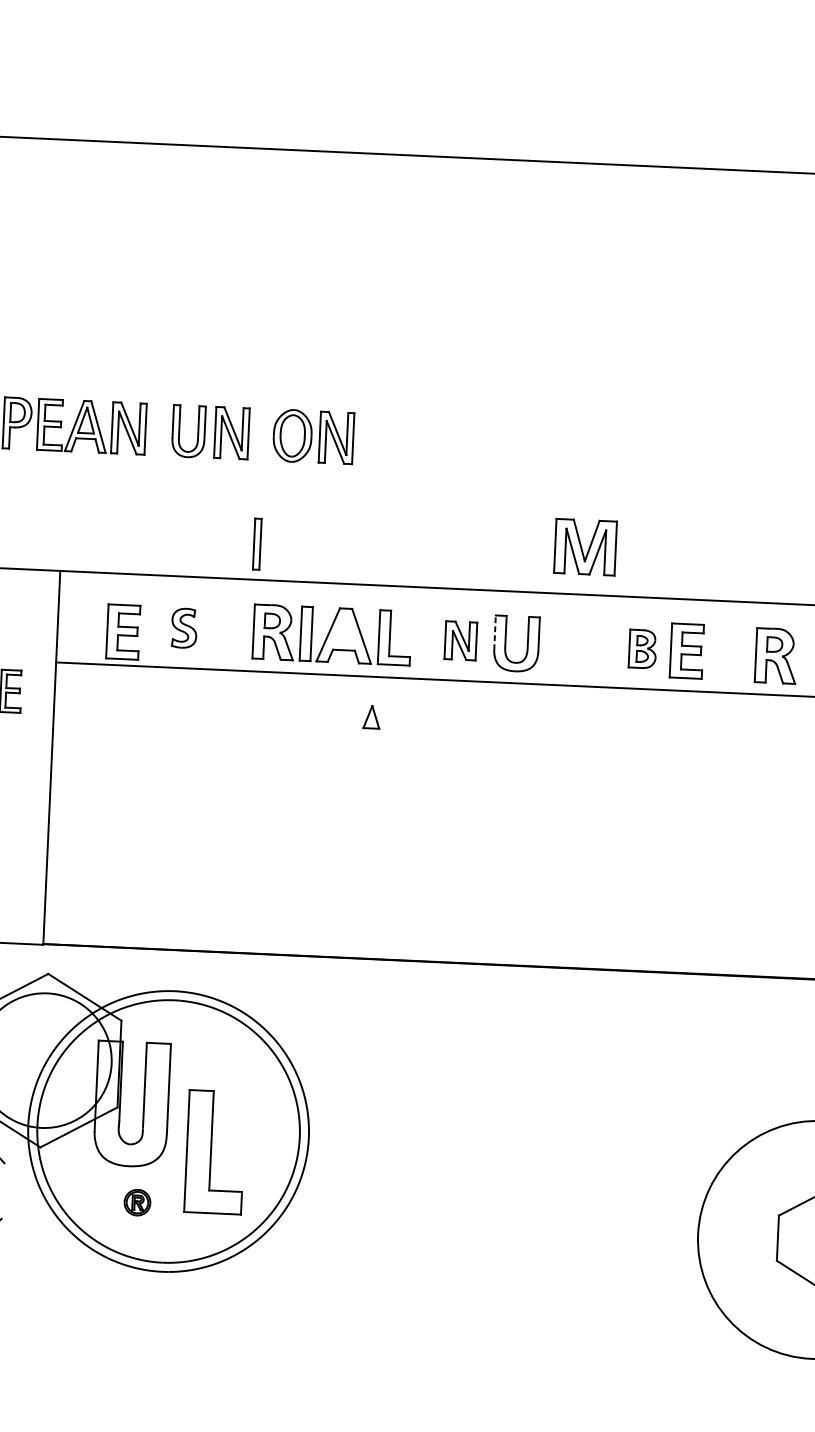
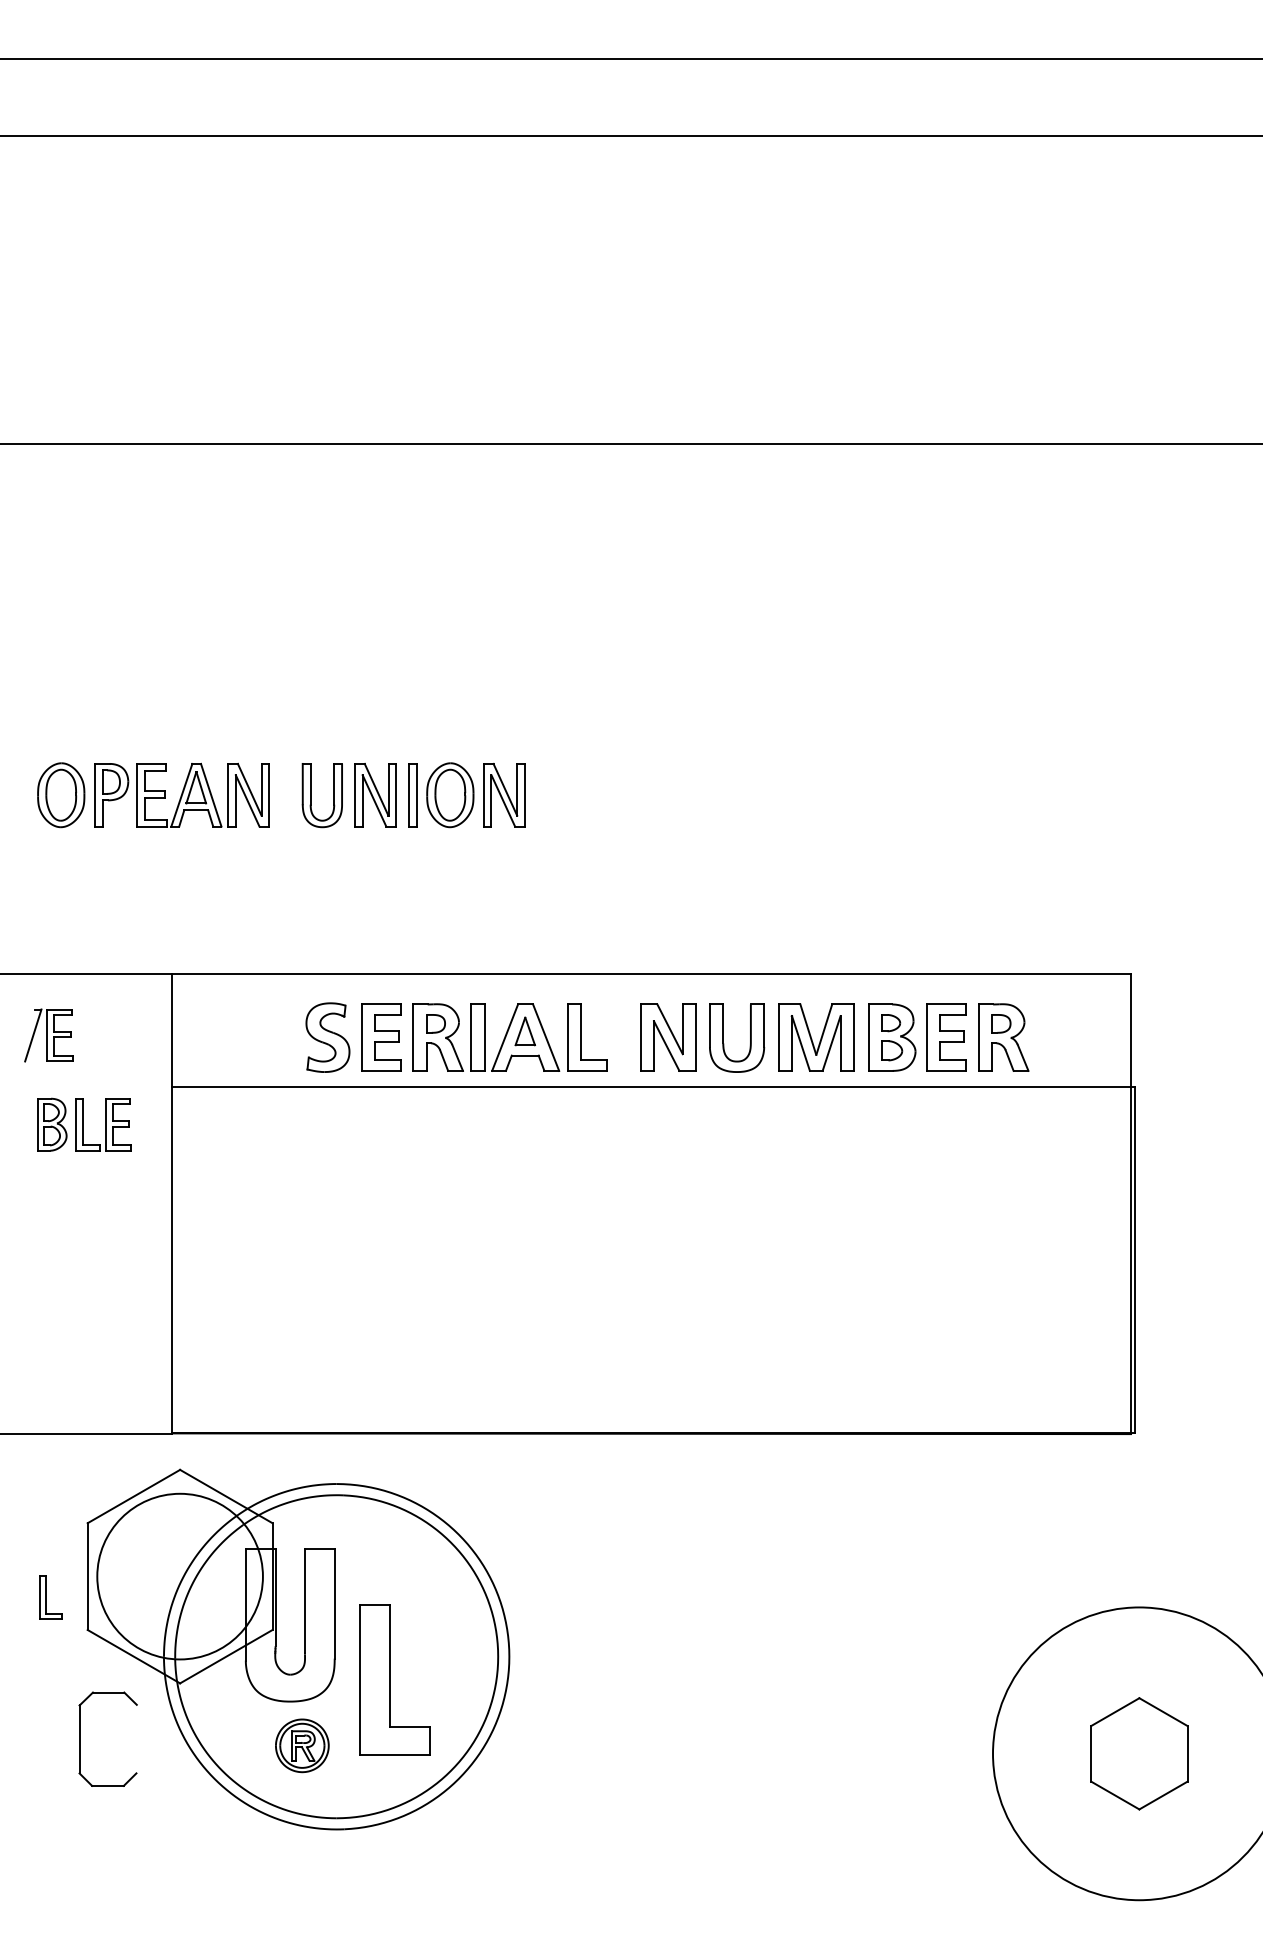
part: (256, 544) -> (412, 795), moved
part: (585, 547) -> (816, 1037), moved
part: (183, 628) -> (327, 1037), size x1.43
part: (123, 631) -> (381, 1037), moved
line: (494, 632) -> (709, 1025), dashed -> solid
part: (460, 640) -> (668, 1037), size x1.43
part: (642, 649) -> (892, 1037), size x1.43
part: (776, 655) -> (1003, 1037), moved
part: (371, 717) -> (524, 1031), moved
part: (137, 1202) -> (302, 1745), size x1.67

